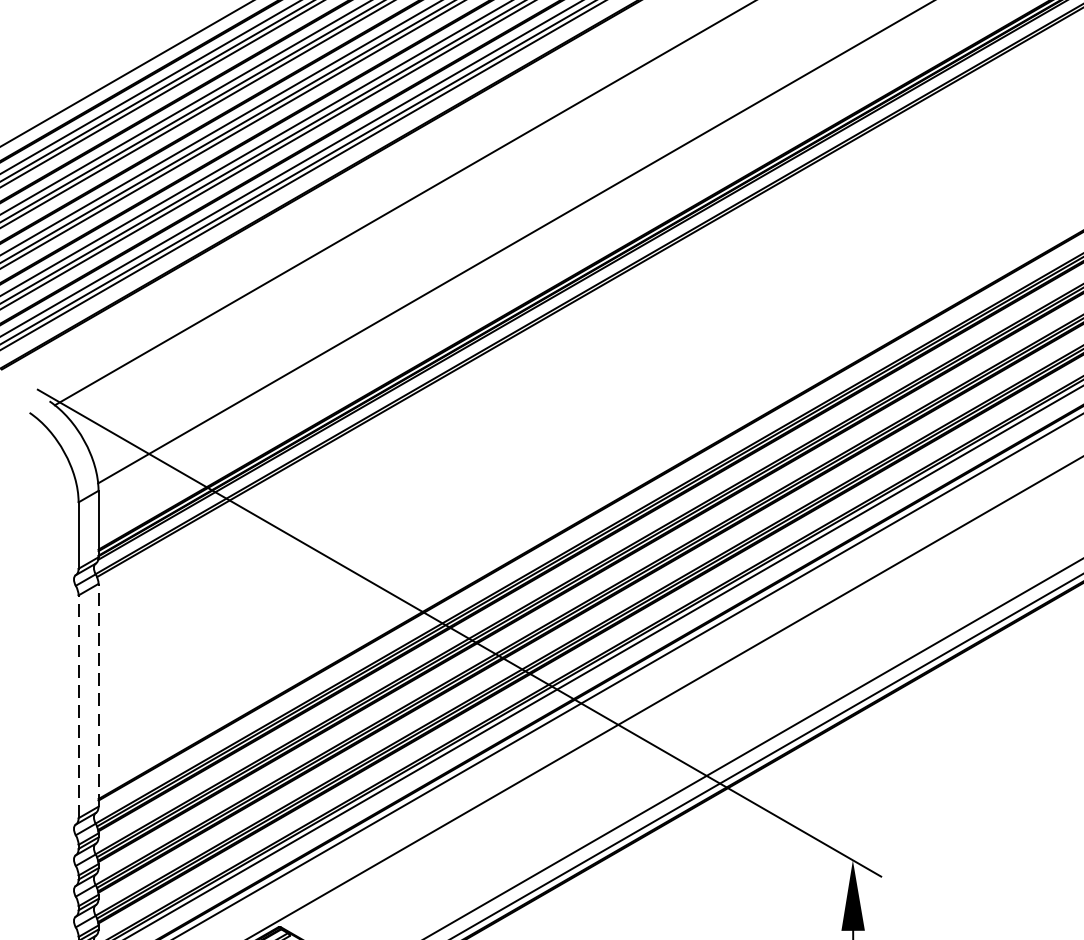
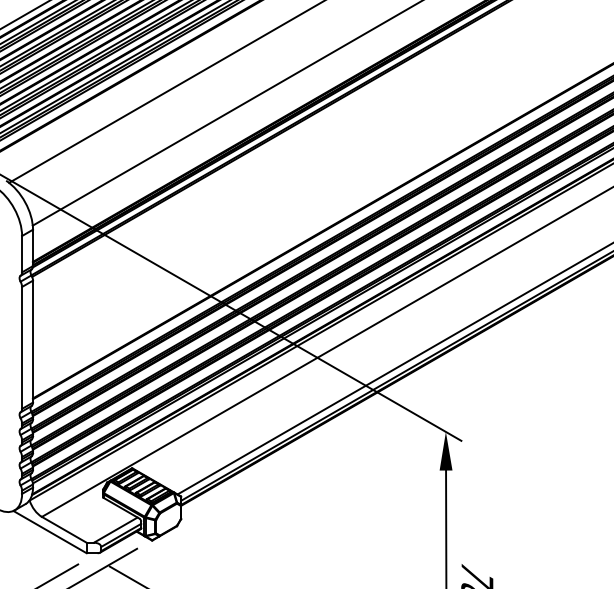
line: (99, 695) -> (33, 341), dashed -> solid
line: (79, 706) -> (22, 347), dashed -> solid

